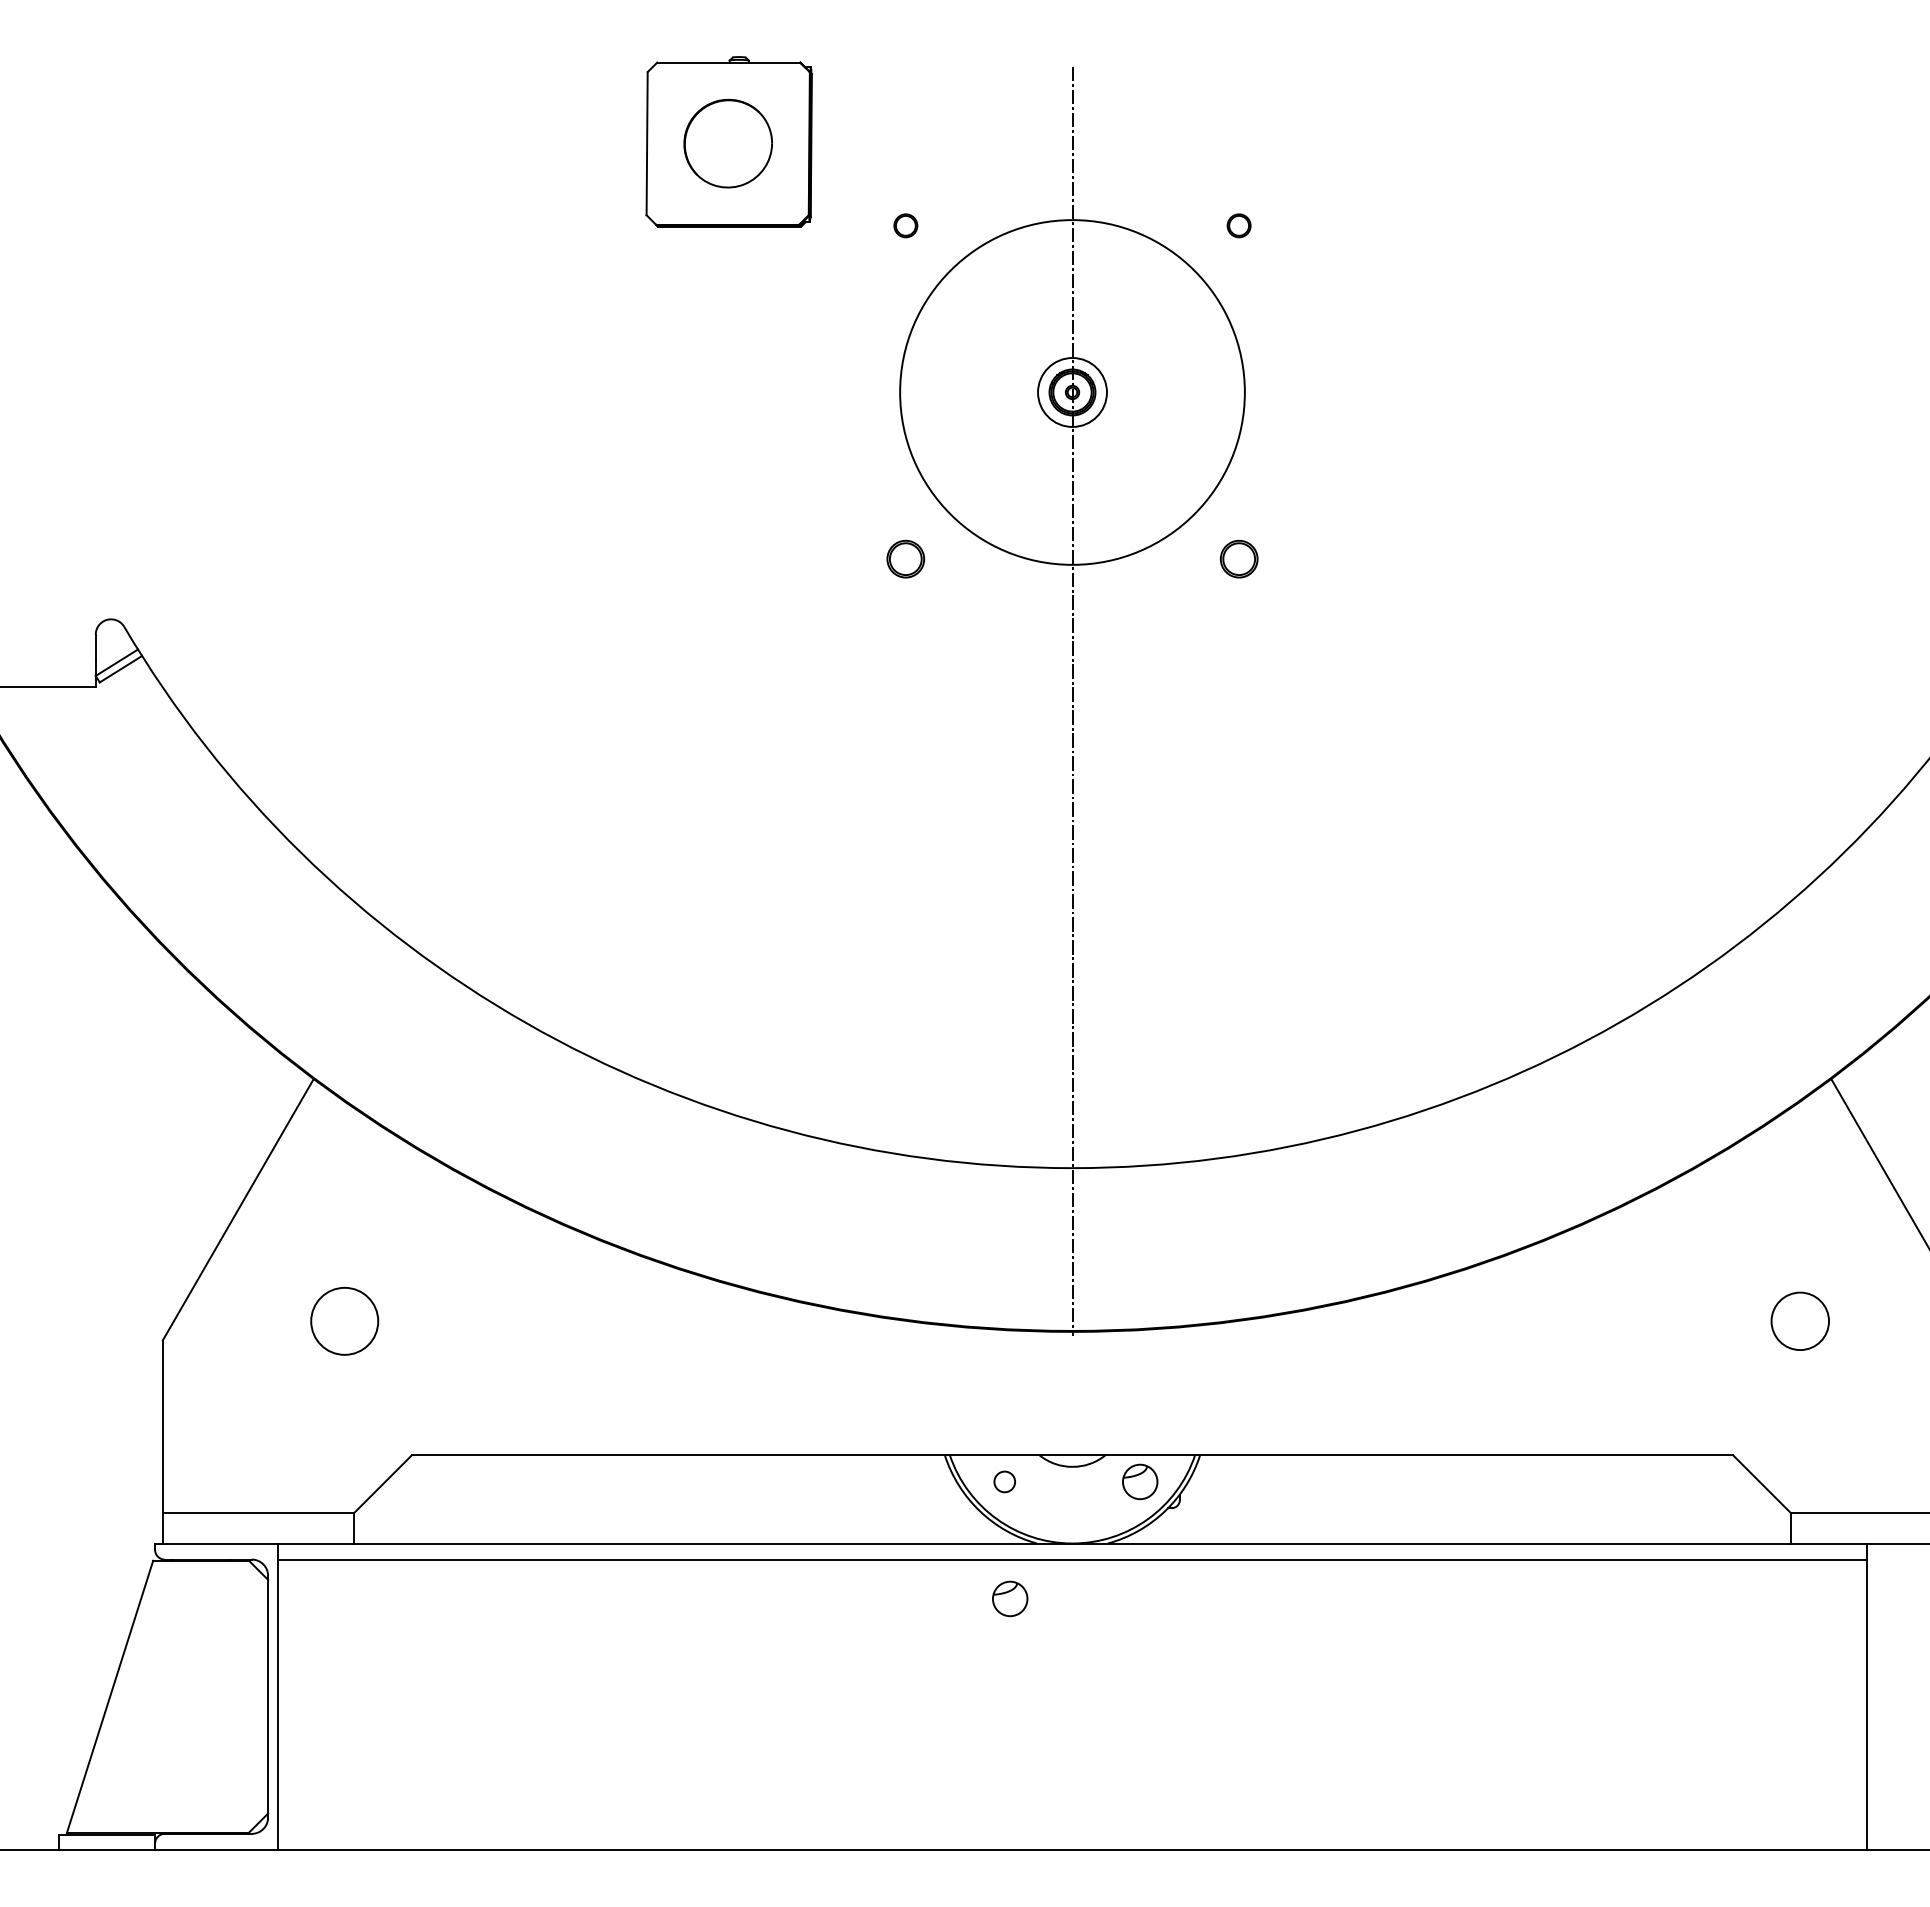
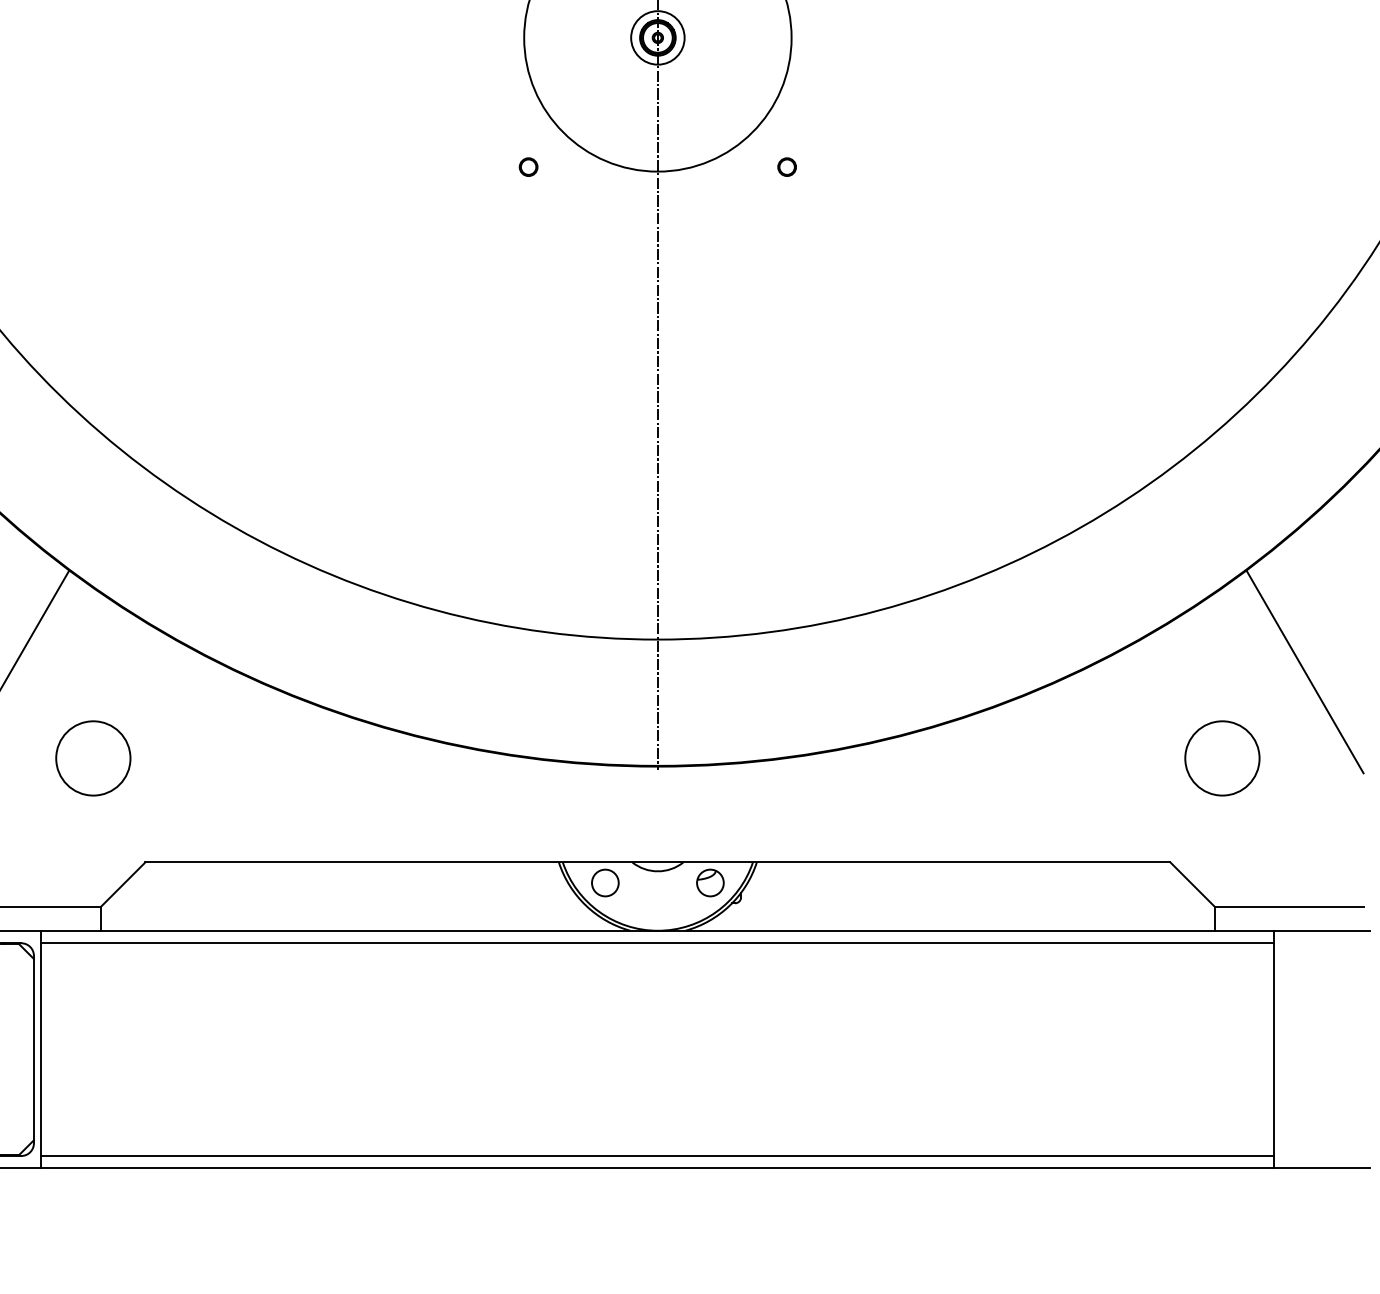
part: (905, 558) -> (528, 166), size x0.62
part: (1238, 558) -> (786, 166), size x0.62
circle: (344, 1321) -> (93, 758), size x1.43
circle: (1800, 1321) -> (1222, 758), size x1.67
circle: (1004, 1481) -> (605, 882), size x1.67
part: (1010, 1598) -> (609, 973), removed
line: (1072, 1833) -> (657, 1155), added

